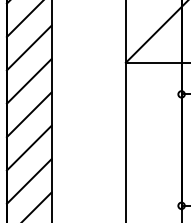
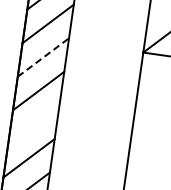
line: (29, 81) -> (43, 57), solid -> dashed
line: (28, 147) -> (33, 123), removed

